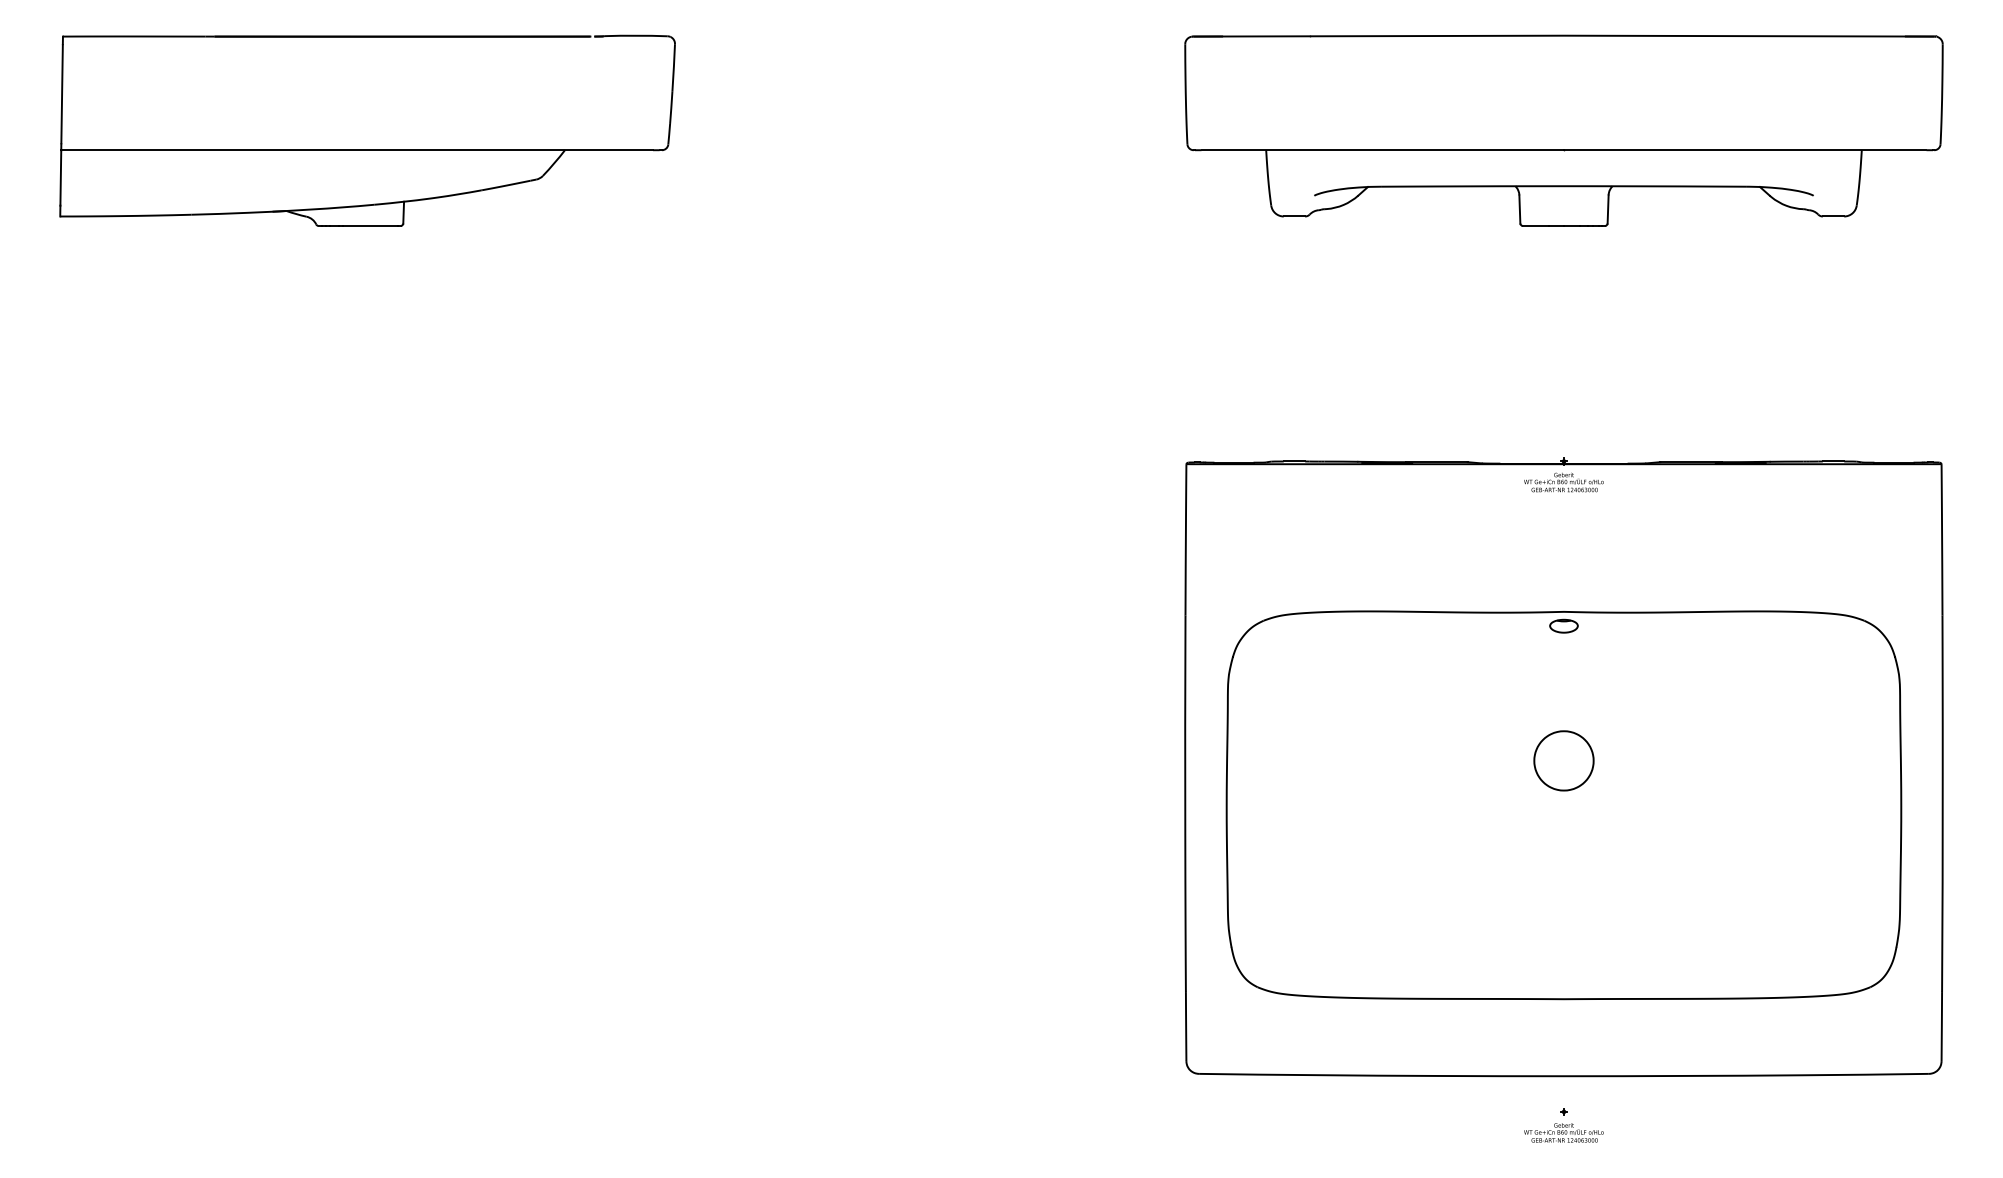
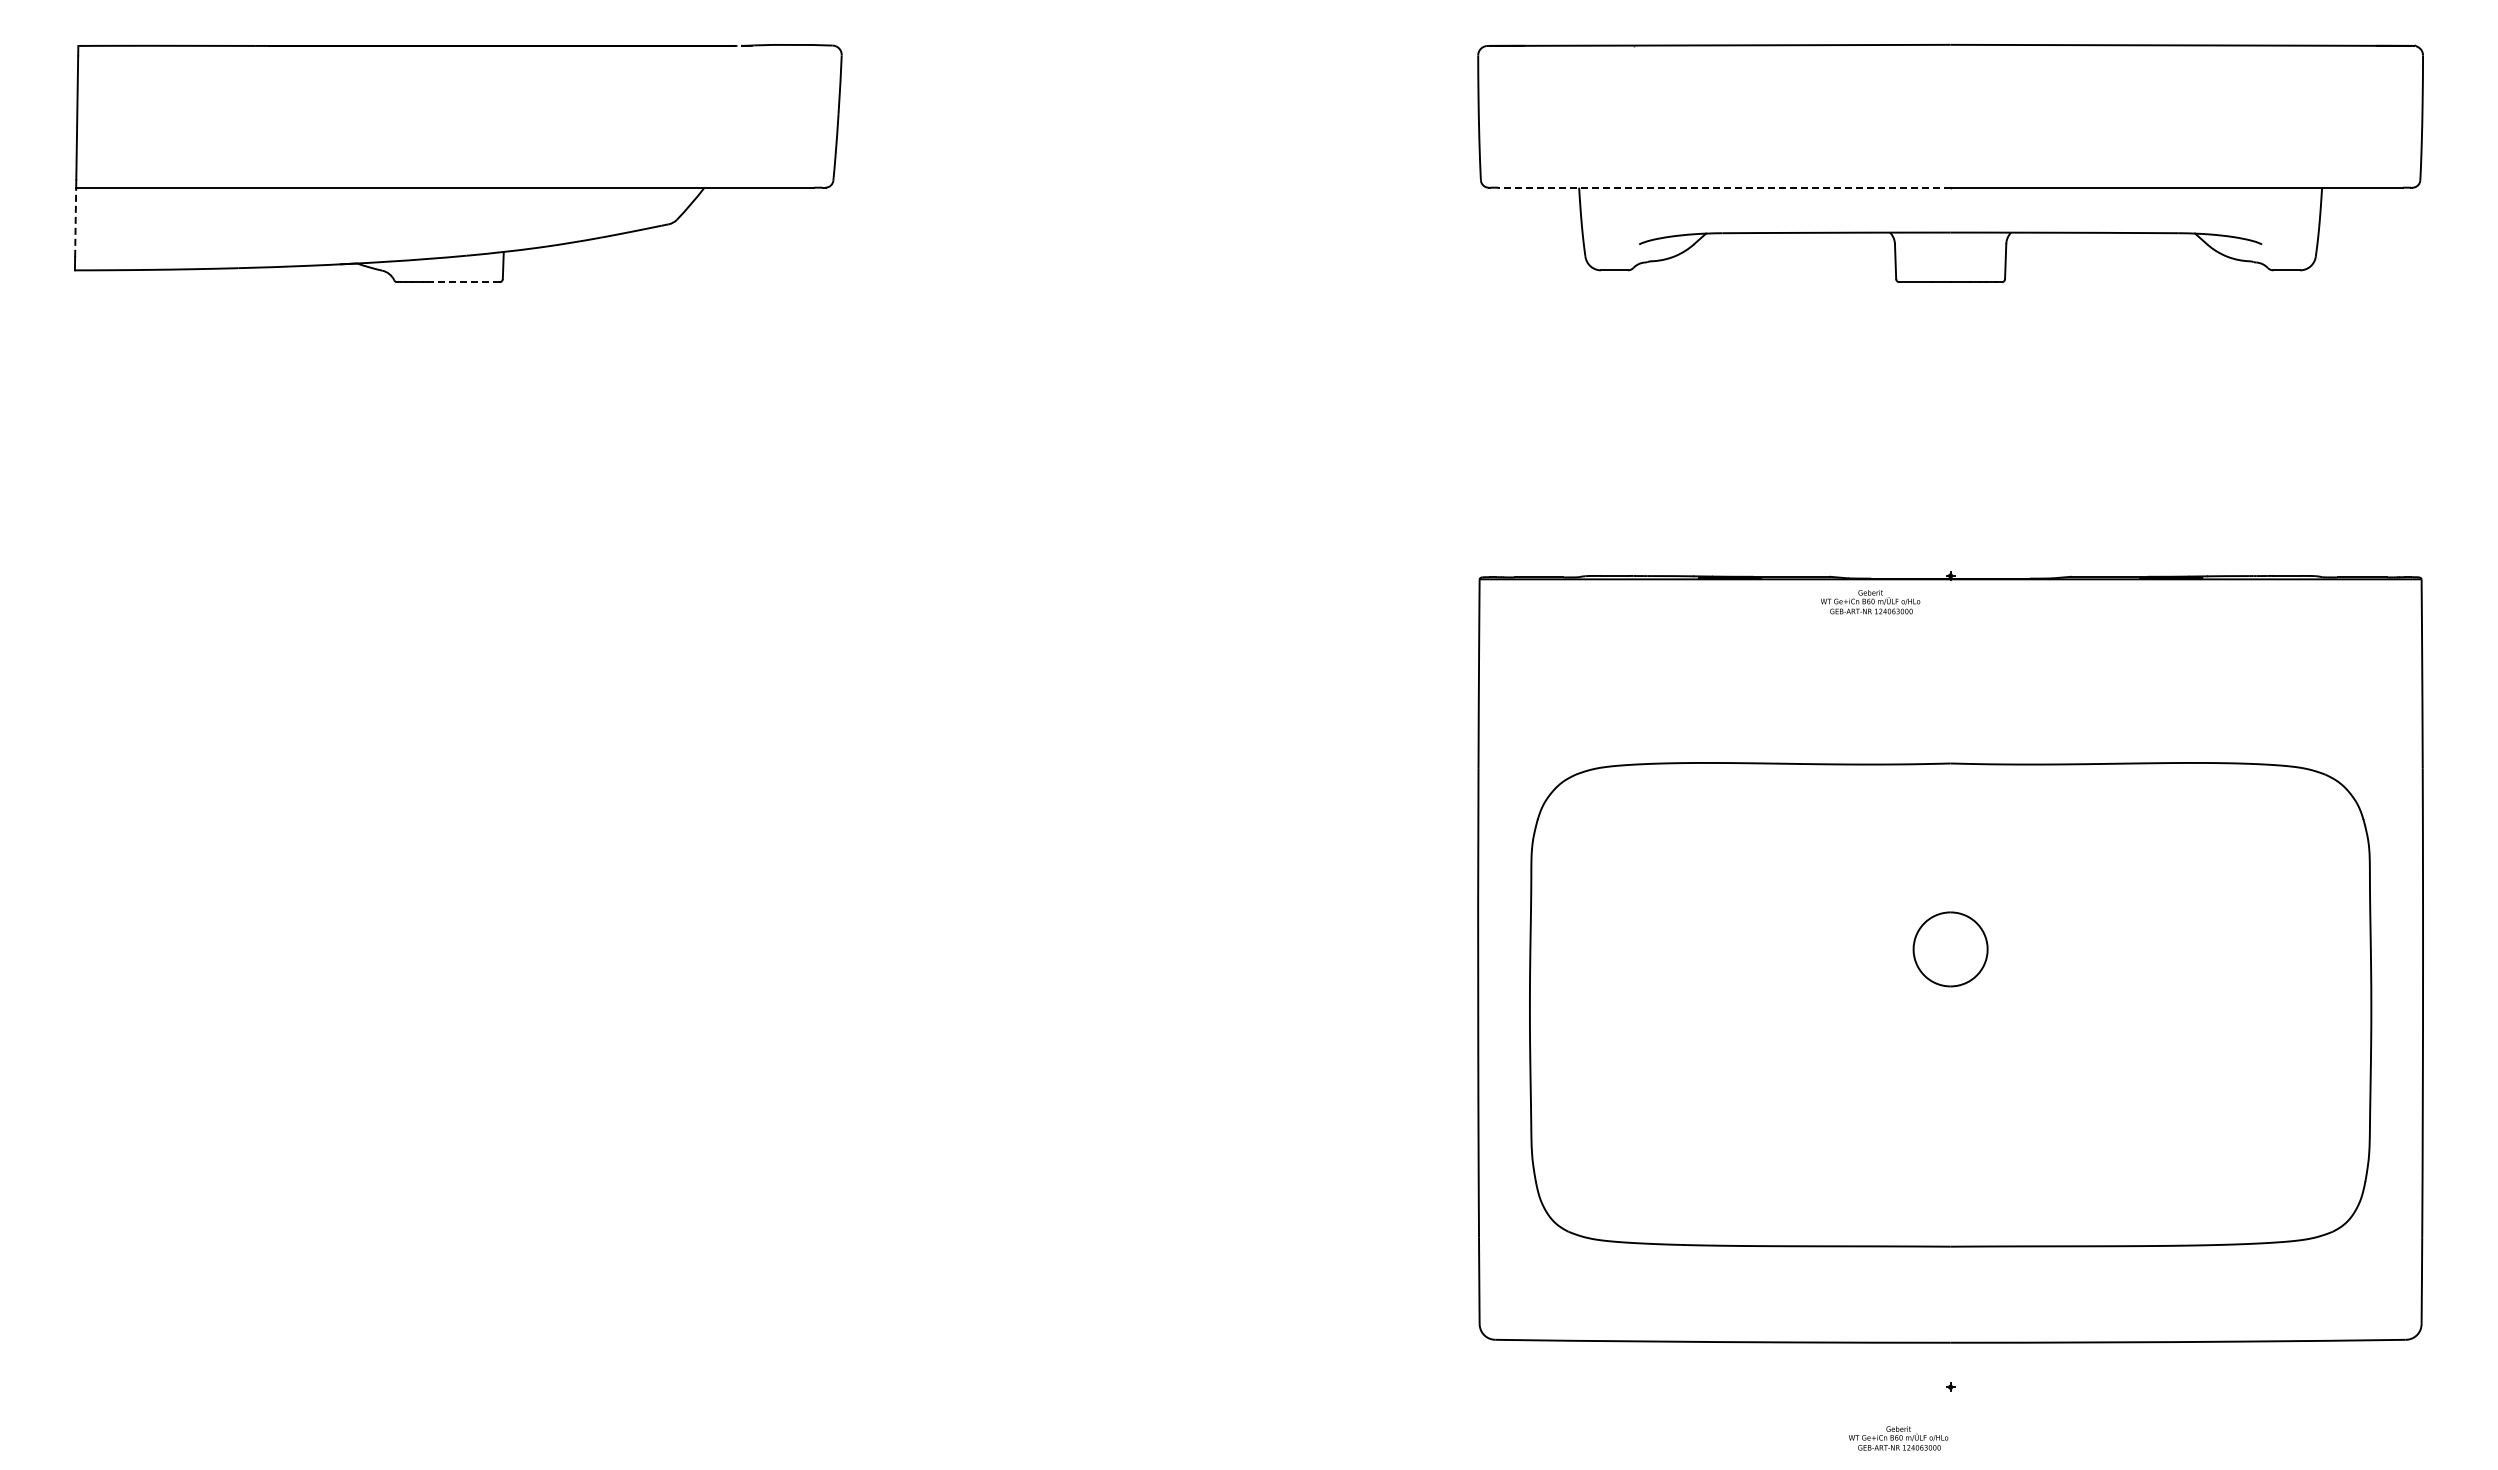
line: (1382, 150) -> (1724, 187), solid -> dashed
line: (60, 178) -> (75, 222), solid -> dashed
line: (370, 226) -> (462, 282), solid -> dashed
text: (1563, 482) -> (1870, 602), moved
part: (1563, 626) -> (1950, 781), removed
text: (1563, 1132) -> (1898, 1438), moved

